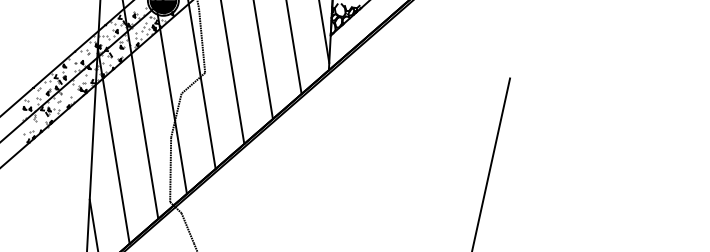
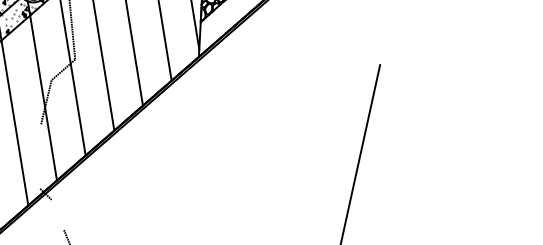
line: (170, 169) -> (40, 156), removed
line: (187, 228) -> (57, 215), removed

